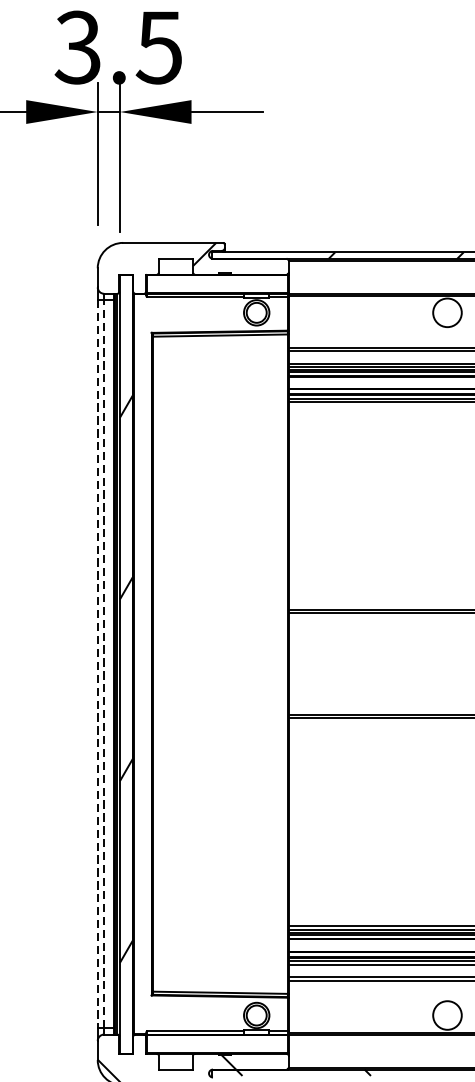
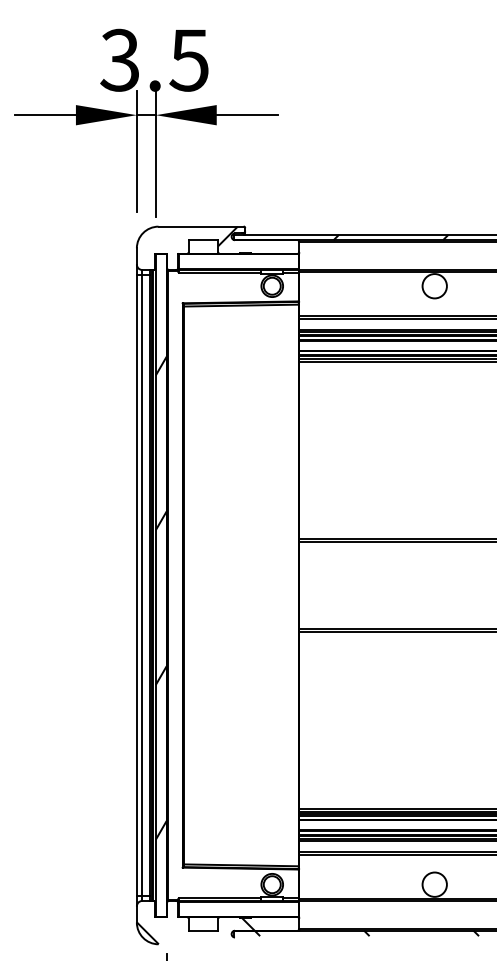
line: (104, 663) -> (142, 584), dashed -> solid
line: (97, 664) -> (136, 585), dashed -> solid

